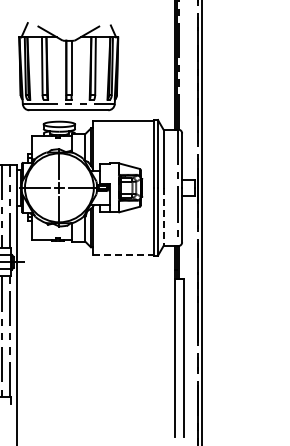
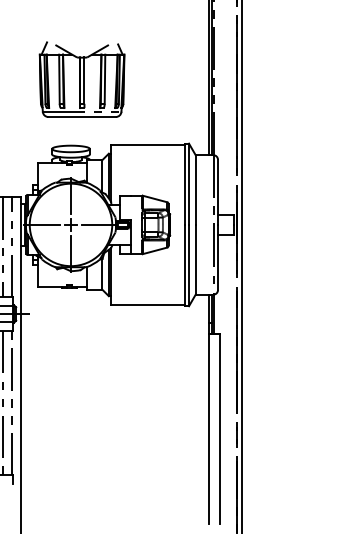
part: (68, 66) -> (81, 79), size x0.71
line: (163, 217) -> (195, 260), dashed -> solid
line: (123, 254) -> (147, 304), dashed -> solid

